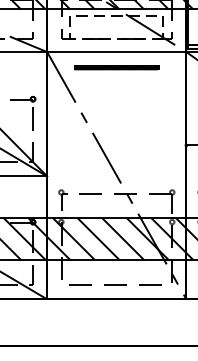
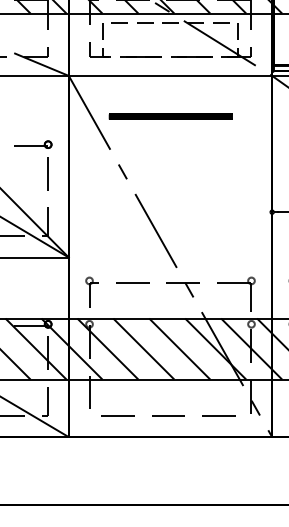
part: (116, 67) -> (170, 115), moved

